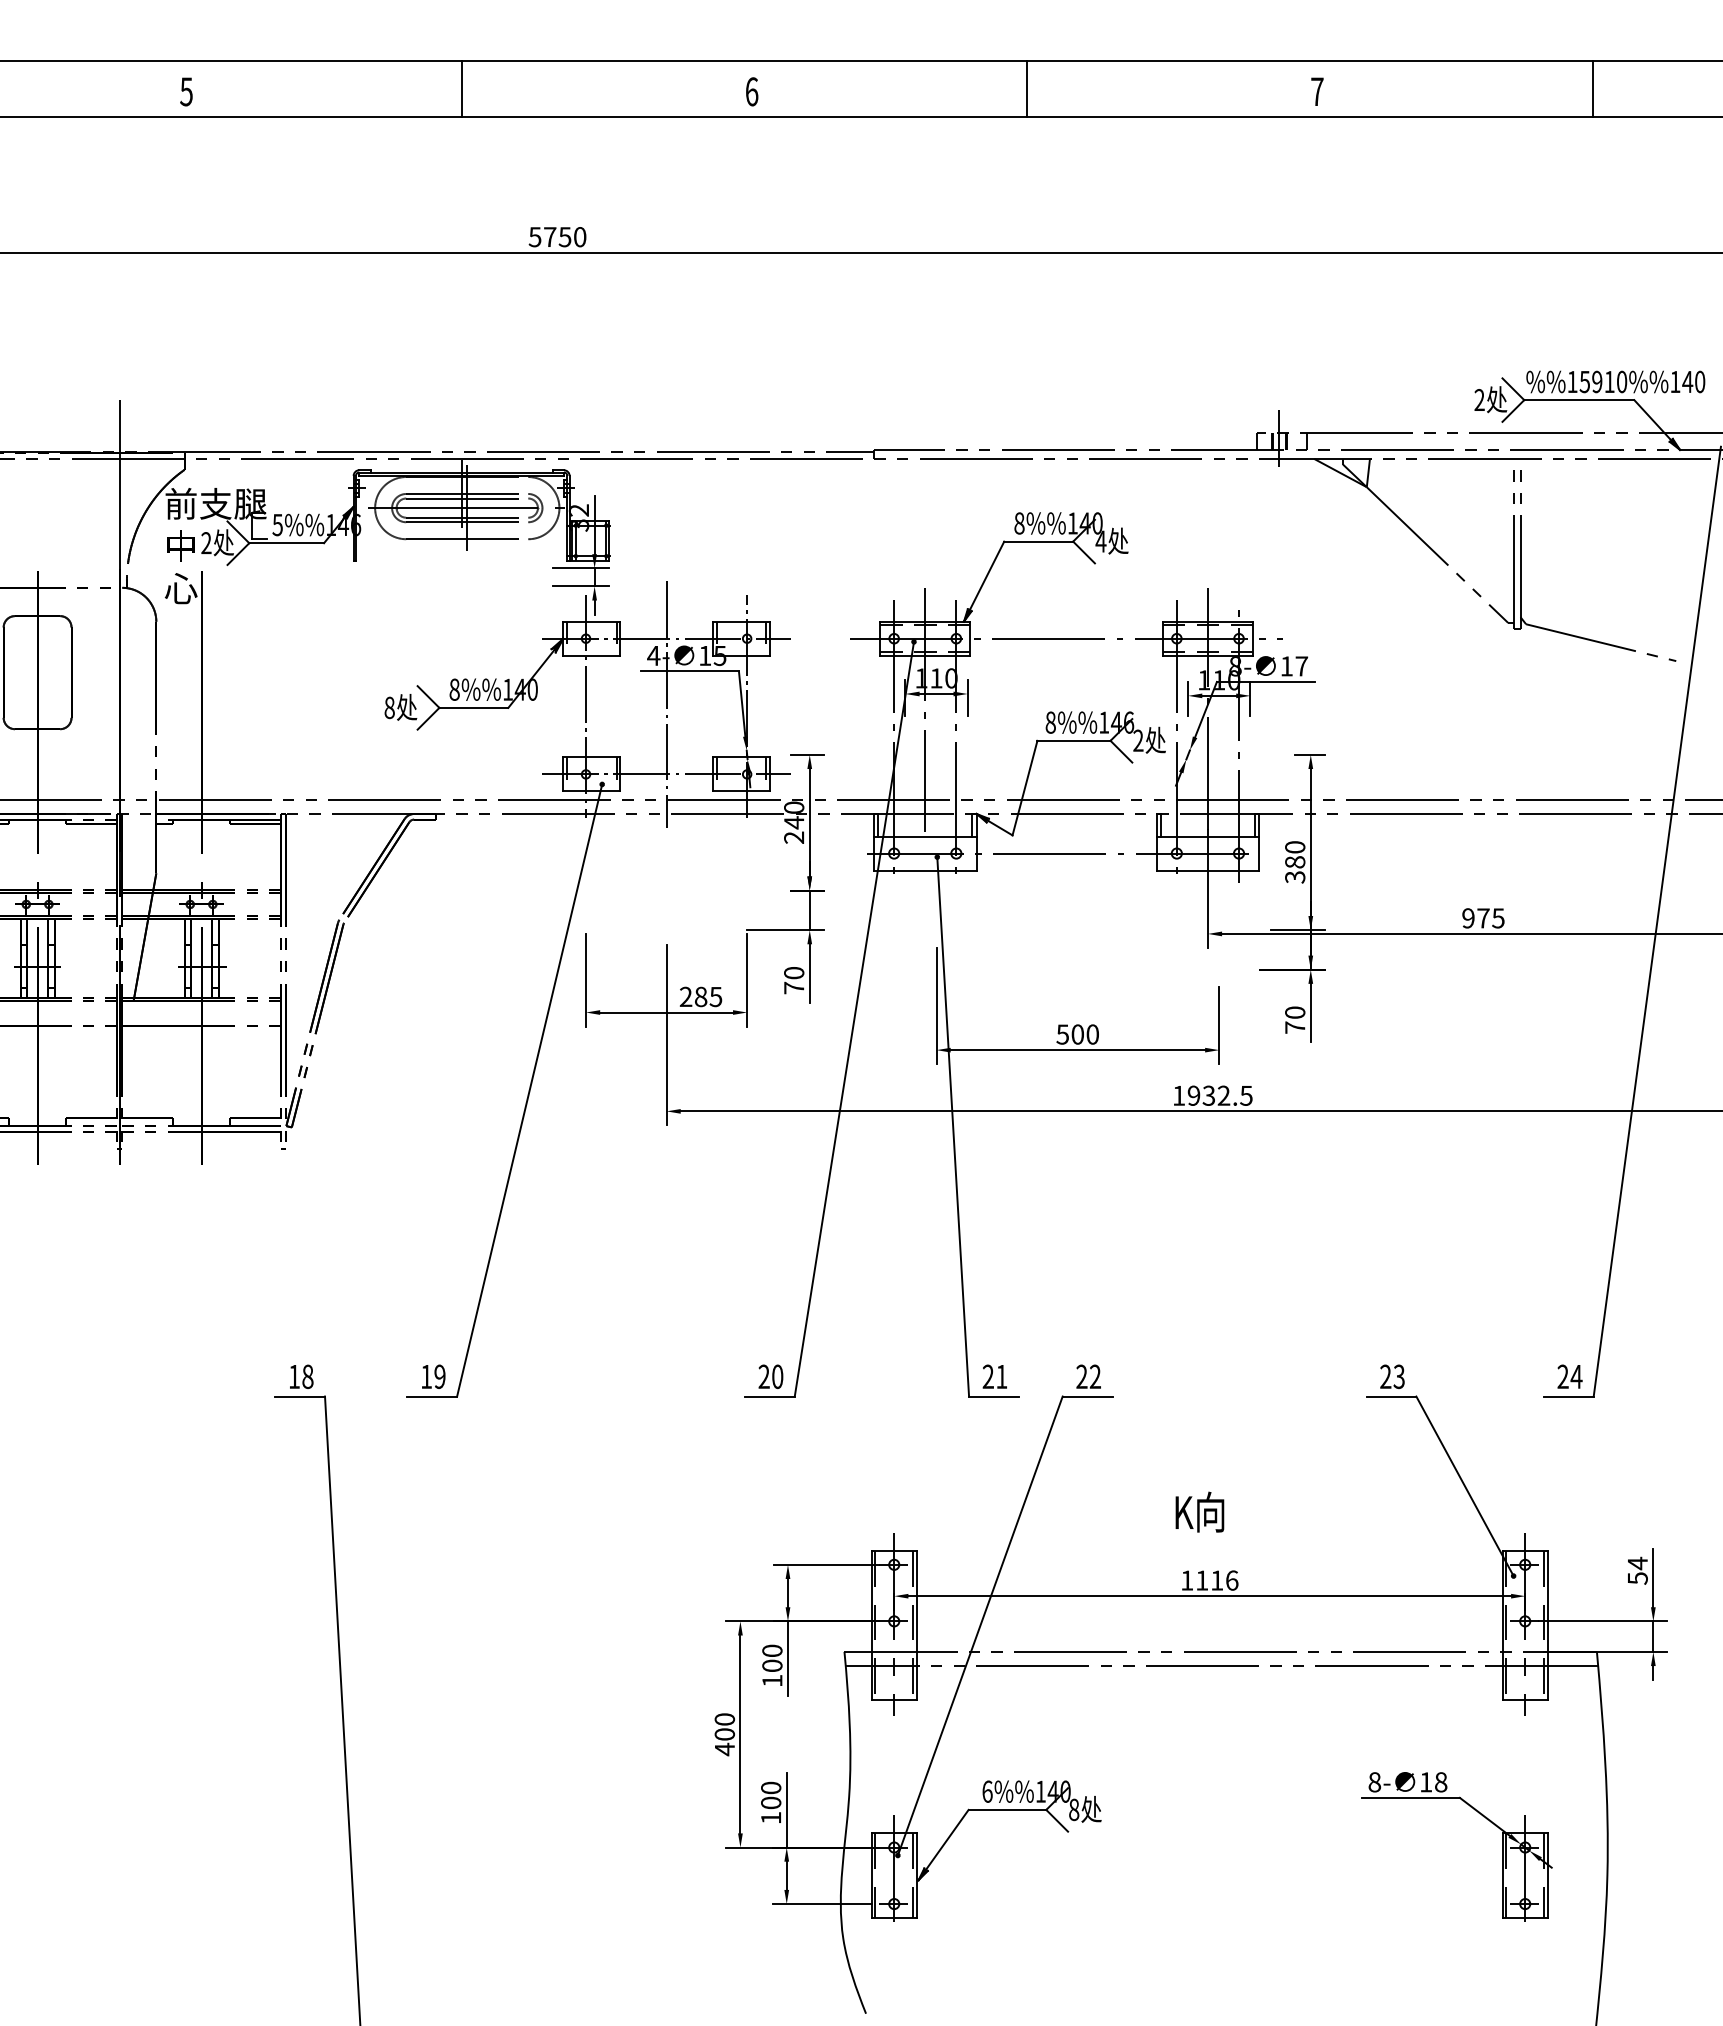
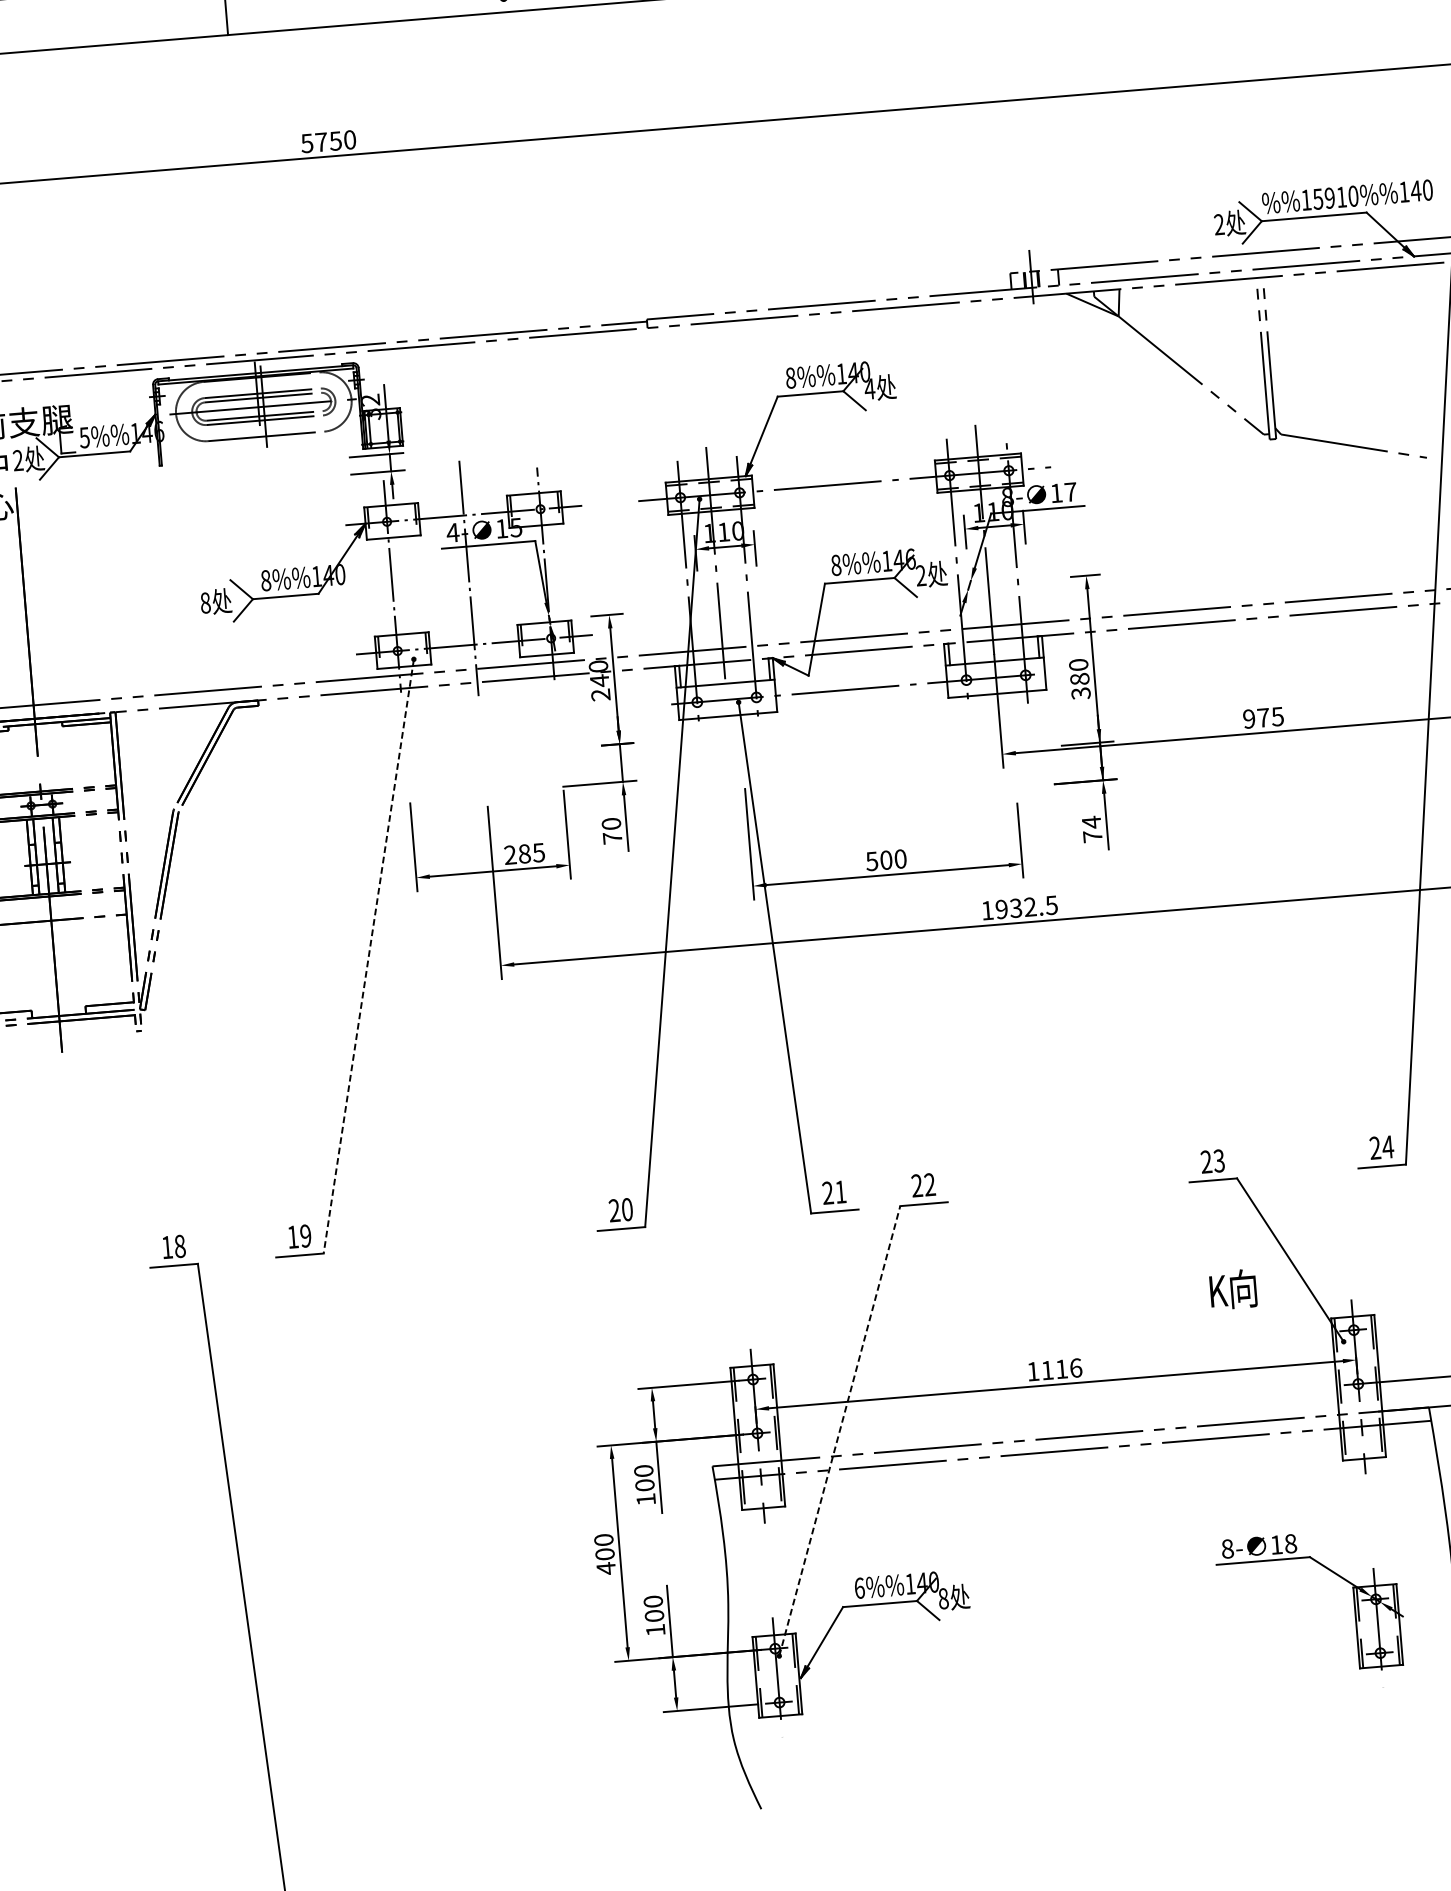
text: (1295, 1012) -> (1091, 822), 70 -> 74
line: (529, 1090) -> (368, 956), solid -> dashed
text: (1199, 1511) -> (1232, 1288), moved
line: (980, 1626) -> (840, 1431), solid -> dashed

